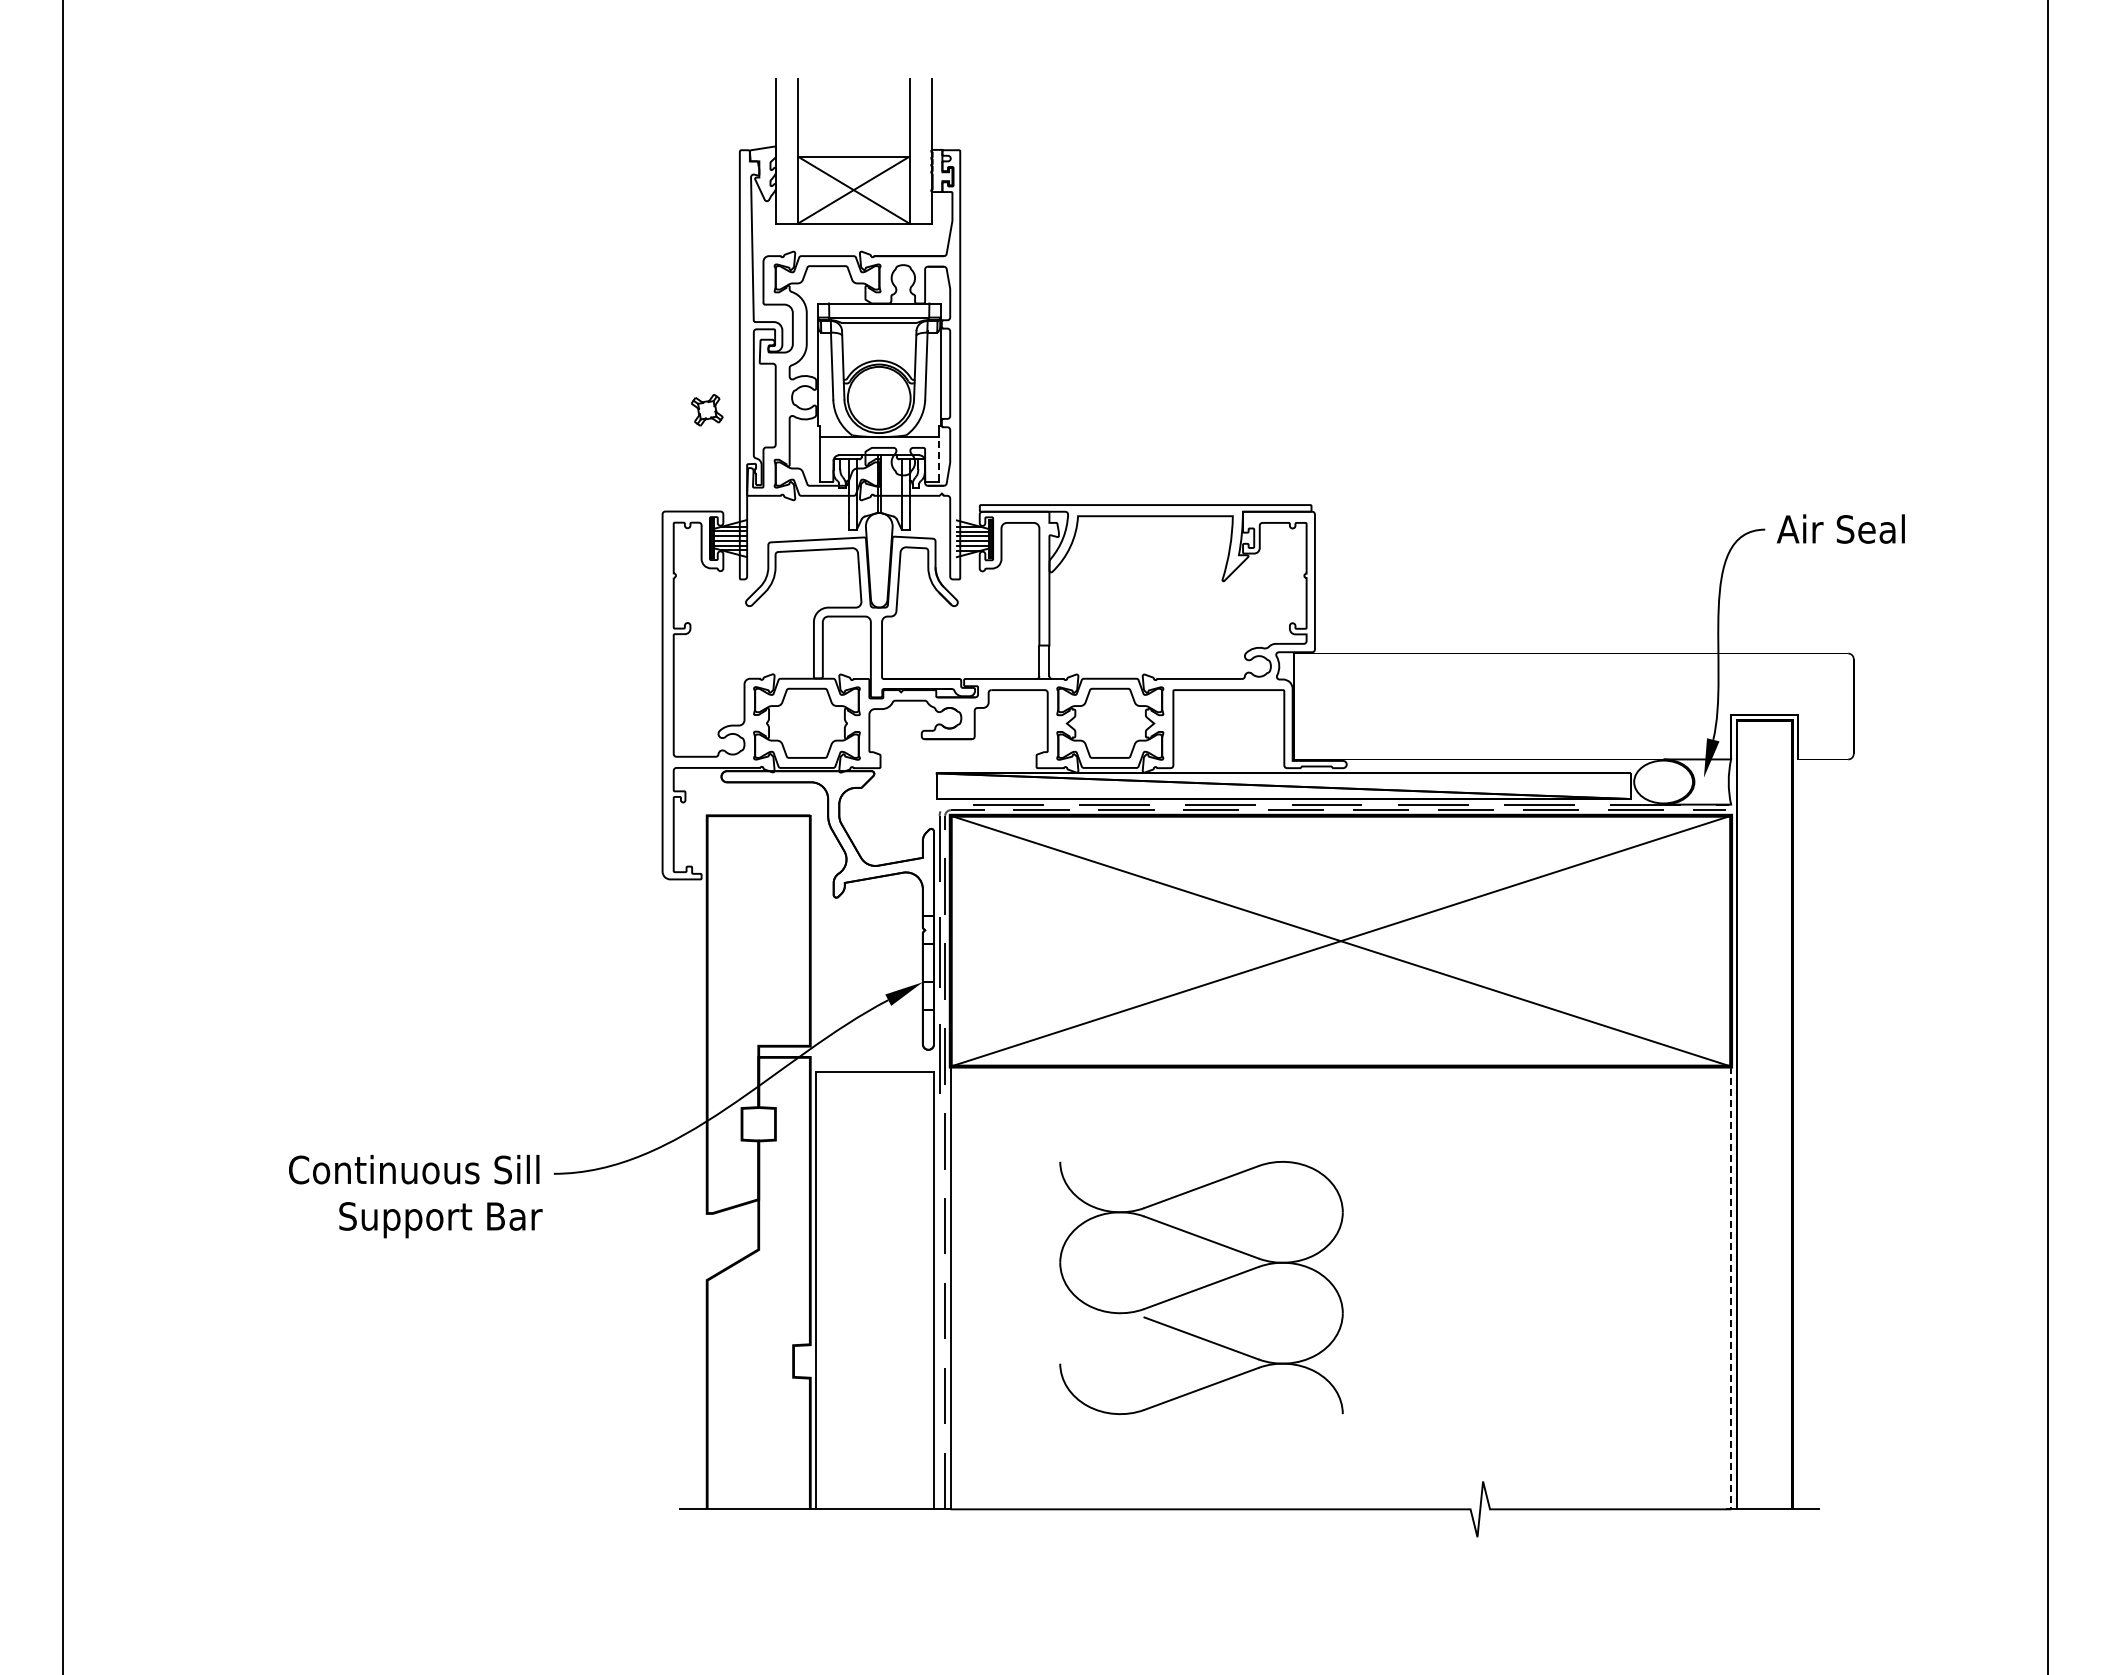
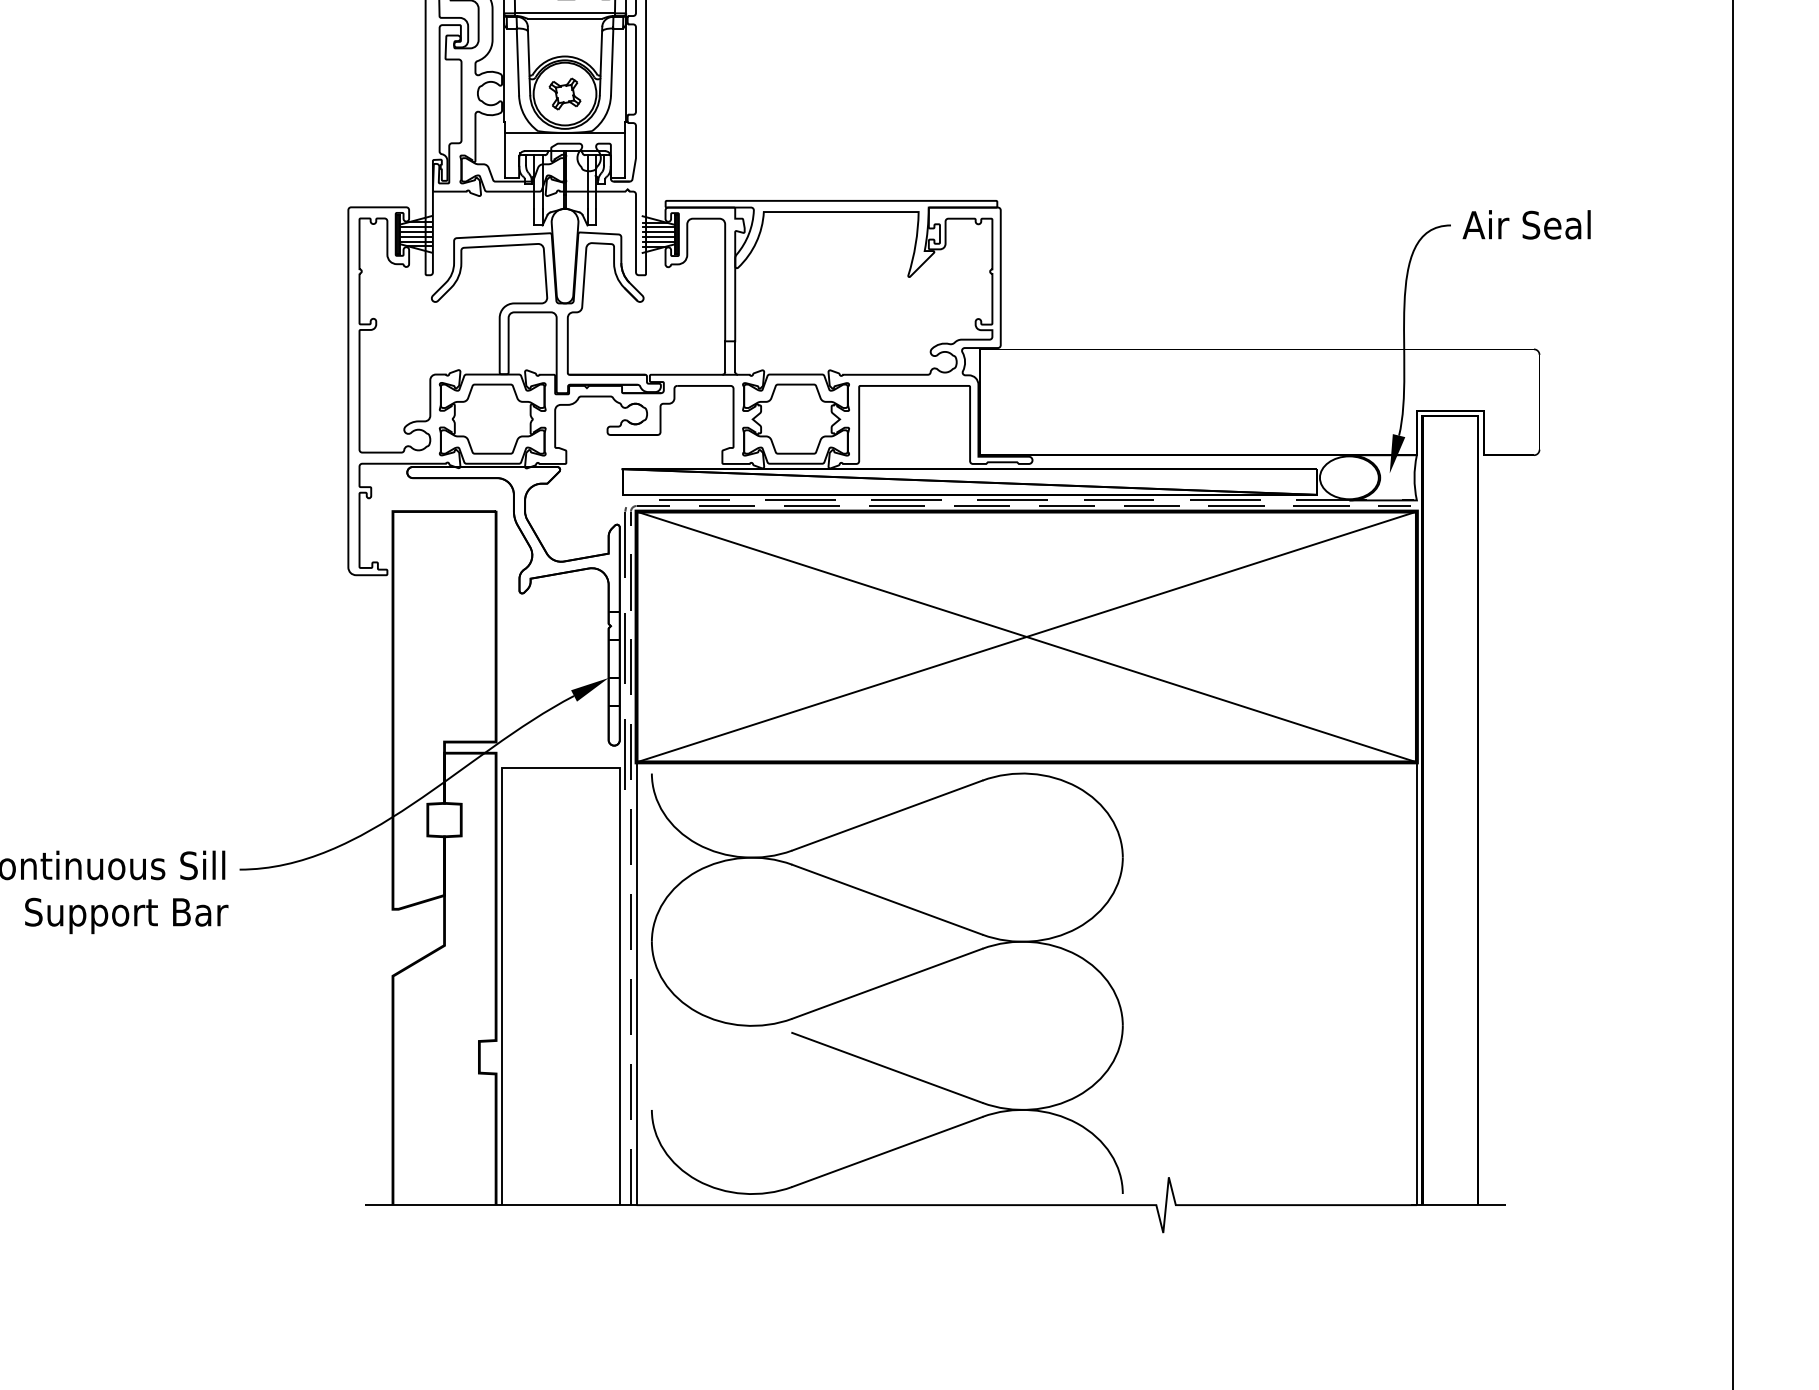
part: (707, 410) -> (565, 94), moved
line: (938, 459) -> (624, 155), dashed -> solid
part: (1201, 1287) -> (887, 983), size x1.67
line: (1731, 1288) -> (1417, 984), dashed -> solid

